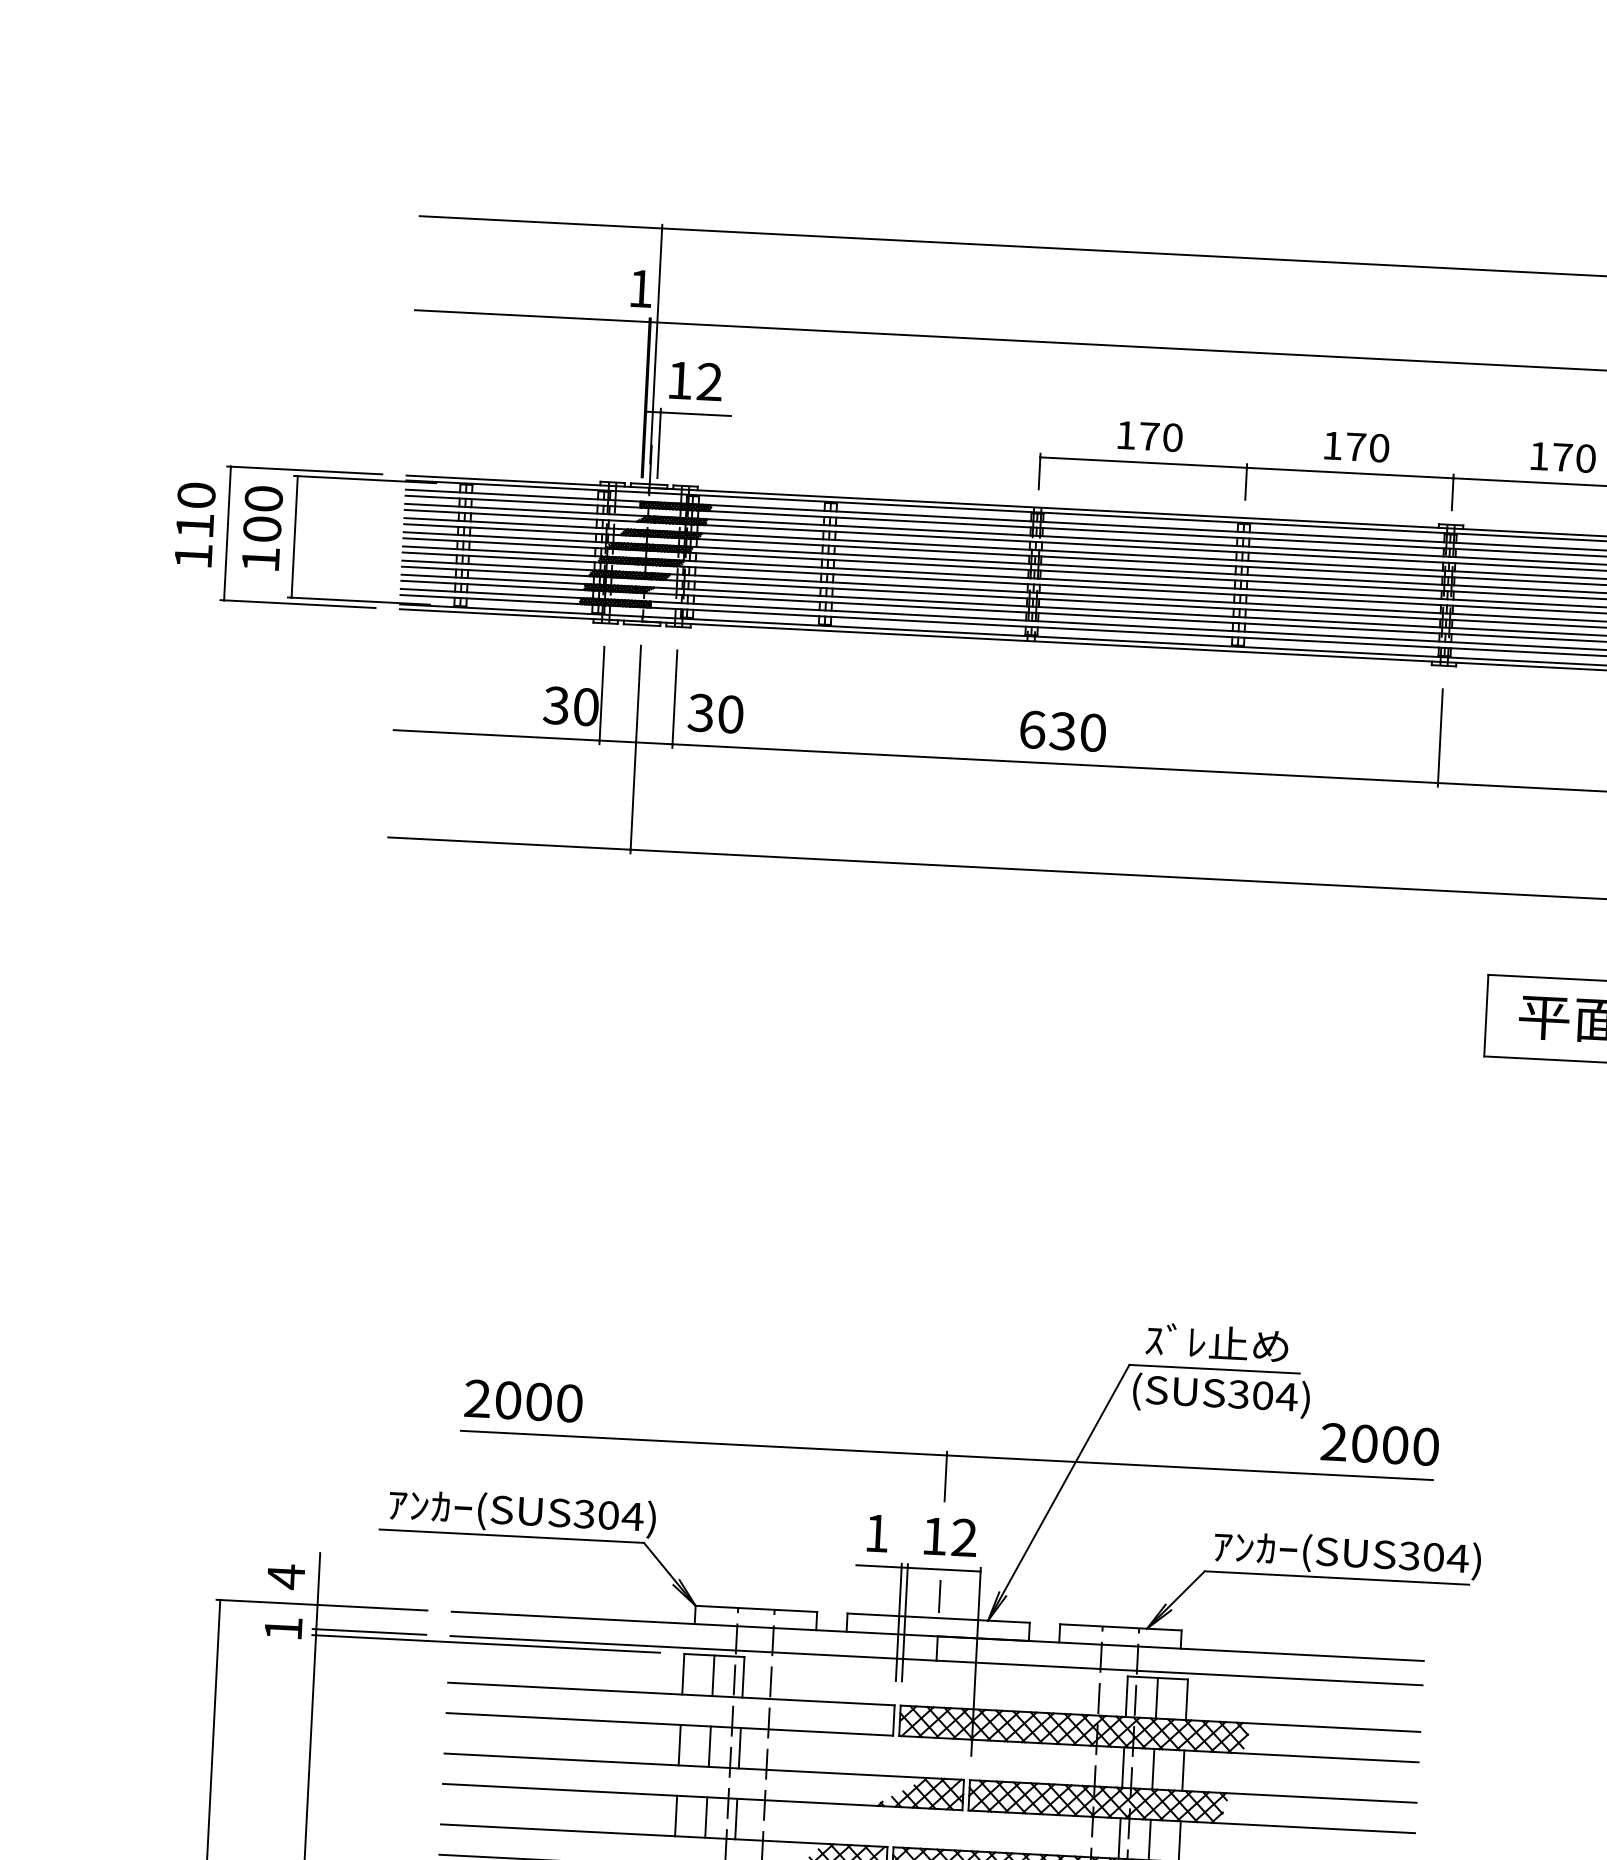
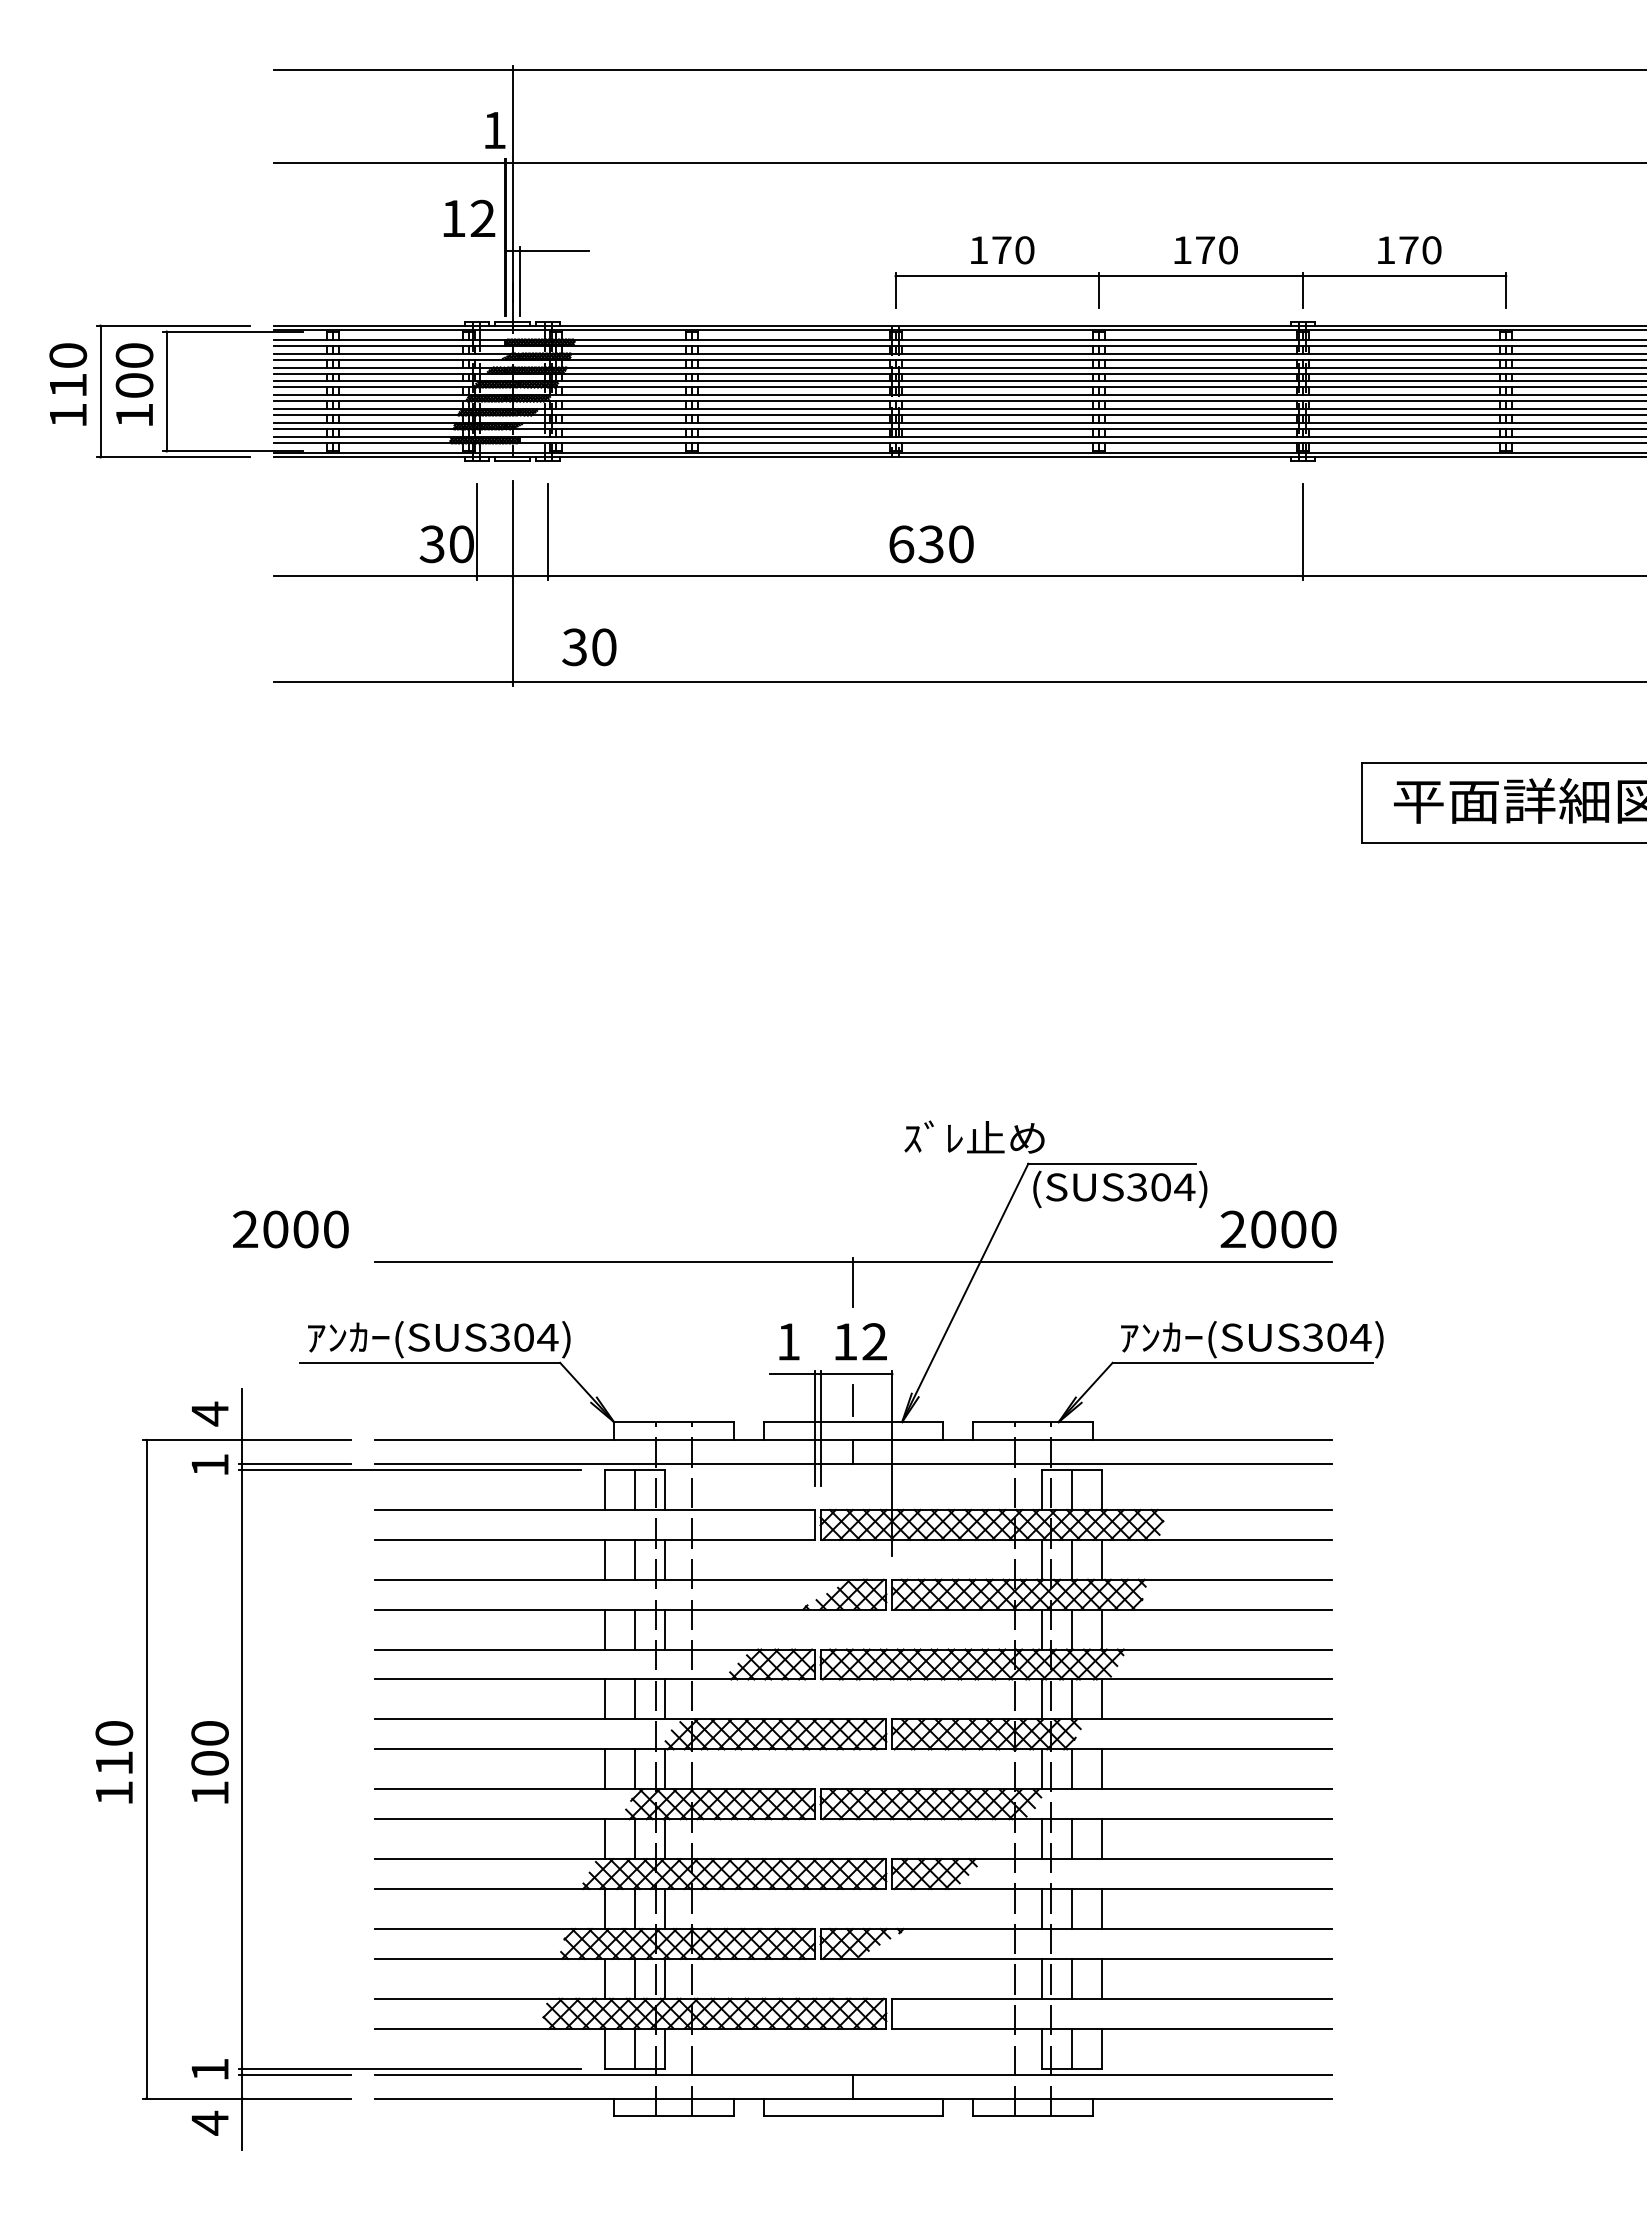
text: (696, 380) -> (469, 217), moved
text: (715, 713) -> (589, 647), moved
text: (1217, 1341) -> (974, 1136), moved
text: (523, 1401) -> (290, 1229), moved

